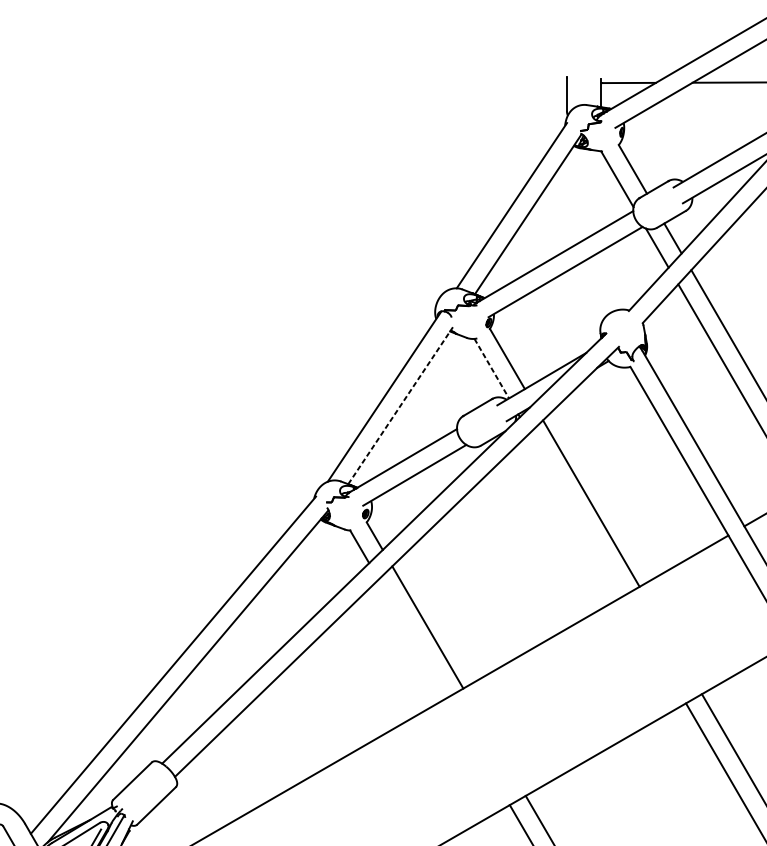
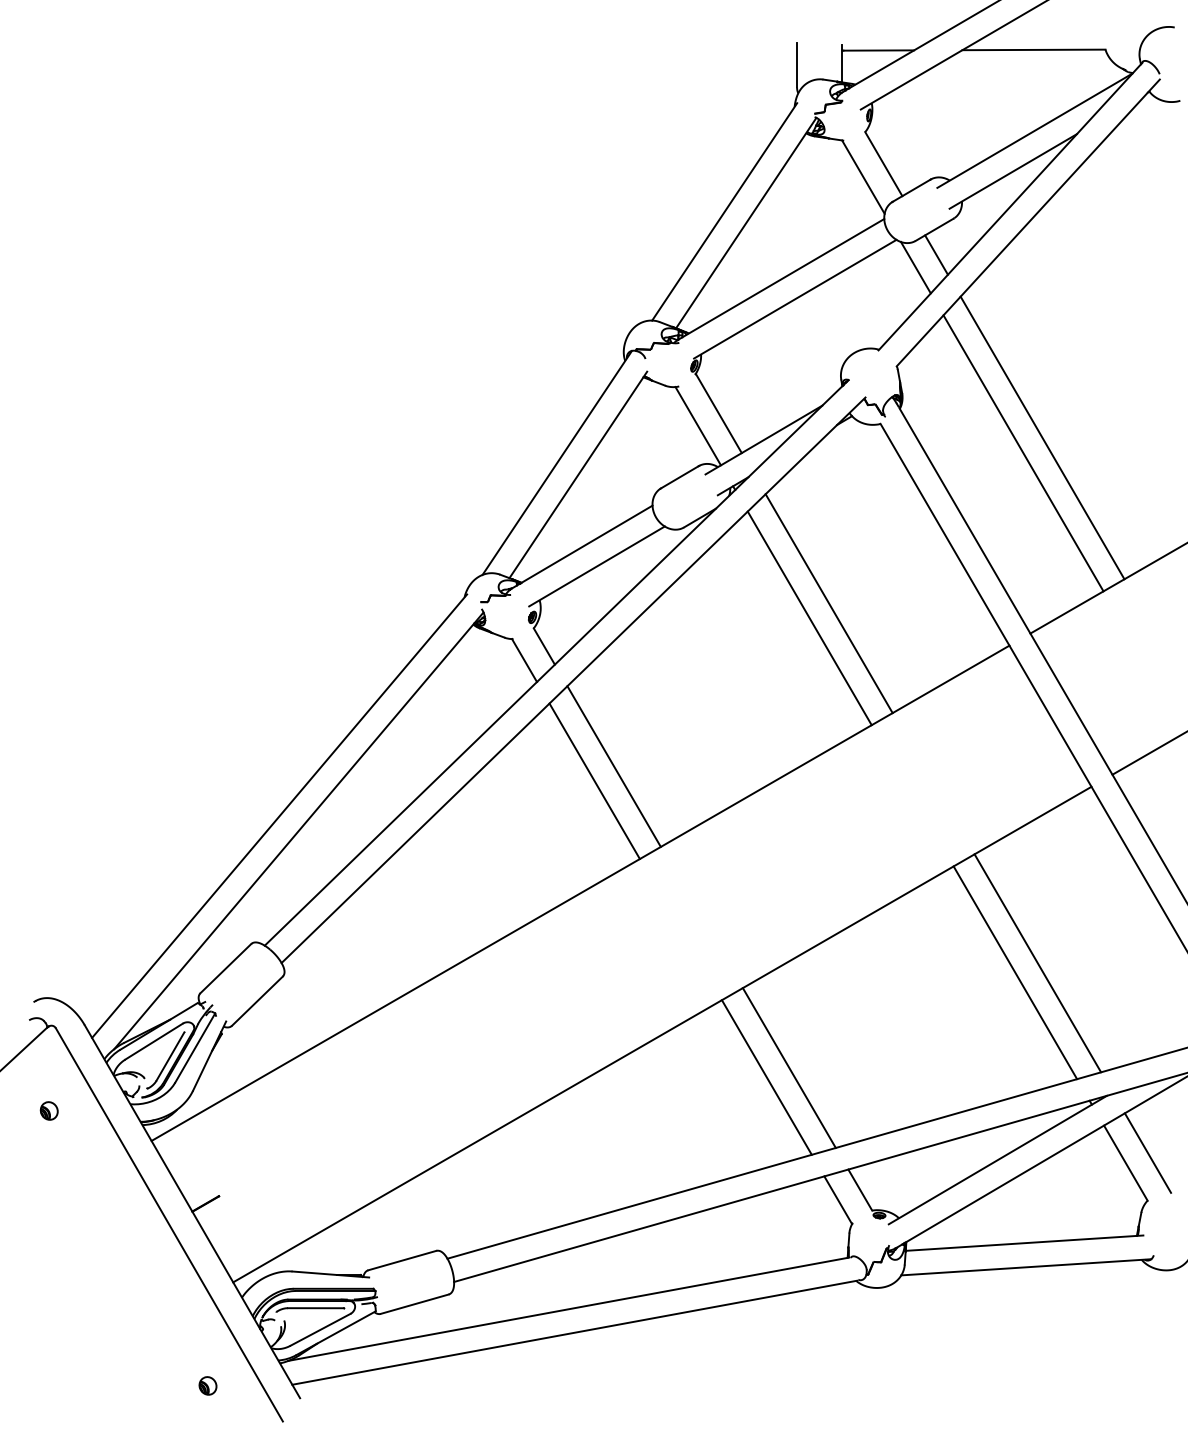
line: (491, 368) -> (698, 426), dashed -> solid
line: (400, 405) -> (578, 474), dashed -> solid
line: (576, 514) -> (809, 618), added
line: (412, 638) -> (594, 781), added

